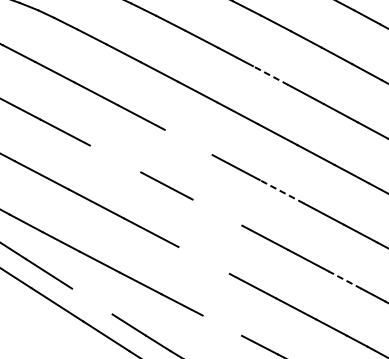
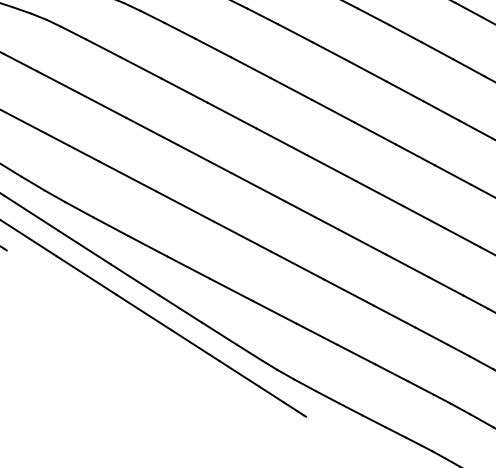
line: (270, 75) -> (367, 71), dashed -> solid
line: (188, 142) -> (281, 141), added
line: (115, 158) -> (204, 158), added
line: (281, 191) -> (379, 193), dashed -> solid
line: (217, 212) -> (311, 215), added
line: (203, 260) -> (297, 265), added
line: (345, 280) -> (446, 286), dashed -> solid
line: (92, 301) -> (180, 308), added
line: (221, 324) -> (316, 333), added

